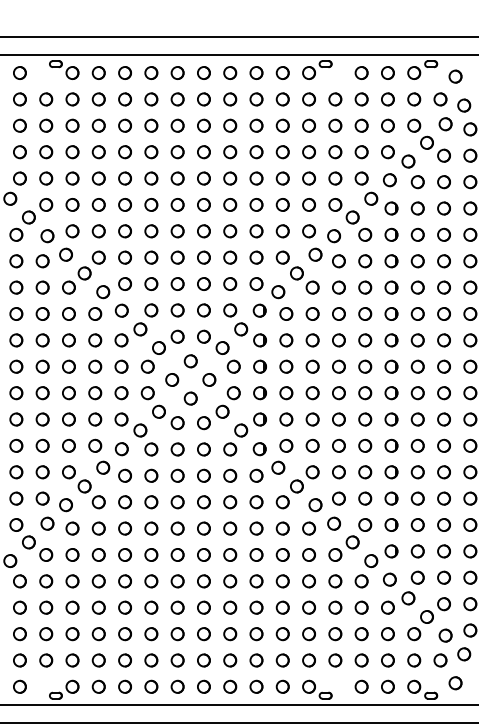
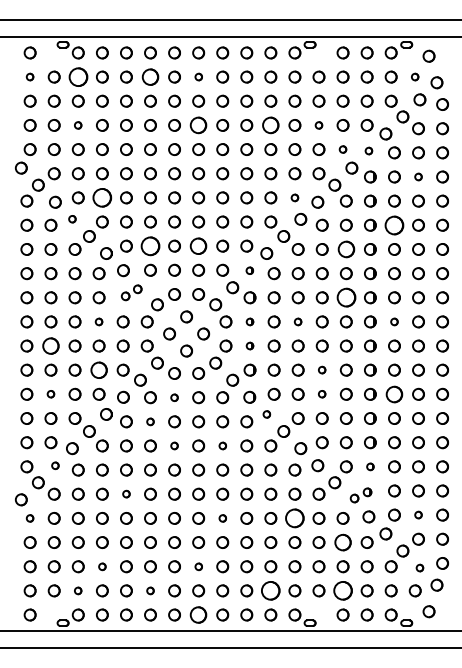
circle: (19, 98) -> (29, 76), size x0.6
circle: (71, 98) -> (77, 76), size x1.6
circle: (151, 98) -> (150, 76), size x1.4
circle: (203, 98) -> (198, 76), size x0.6
circle: (439, 98) -> (414, 76), size x0.6
circle: (71, 152) -> (77, 125), size x0.6
circle: (203, 152) -> (198, 125), size x1.4
circle: (282, 152) -> (270, 125), size x1.4
circle: (334, 152) -> (318, 125), size x0.6
circle: (361, 178) -> (342, 149), size x0.6
circle: (389, 179) -> (368, 150), size x0.6
circle: (444, 207) -> (418, 176), size x0.6
circle: (98, 230) -> (102, 197), size x1.6
circle: (308, 230) -> (294, 197), size x0.6
circle: (66, 253) -> (72, 218), size x0.6
circle: (417, 260) -> (394, 224), size x1.6
circle: (151, 283) -> (150, 245), size x1.6
circle: (203, 283) -> (198, 245), size x1.4
circle: (364, 287) -> (345, 249), size x1.4
circle: (259, 310) -> (249, 270), size x0.6
part: (130, 334) -> (131, 292), size x0.7
circle: (364, 340) -> (345, 297), size x1.6
circle: (94, 366) -> (98, 321), size x0.6
circle: (259, 366) -> (249, 321), size x0.6
circle: (311, 366) -> (297, 321), size x0.6
circle: (417, 366) -> (394, 321), size x0.6
circle: (42, 392) -> (50, 345), size x1.4
circle: (259, 392) -> (249, 345), size x0.6
circle: (94, 418) -> (98, 369), size x1.4
circle: (338, 418) -> (321, 369), size x0.6
circle: (42, 444) -> (50, 393), size x0.6
circle: (338, 444) -> (321, 393), size x0.6
circle: (417, 444) -> (394, 393), size x1.4
circle: (177, 449) -> (174, 397), size x0.6
circle: (278, 467) -> (266, 414), size x0.6
circle: (151, 475) -> (150, 421), size x0.6
circle: (177, 501) -> (174, 445), size x0.6
circle: (229, 501) -> (222, 445), size x0.6
circle: (47, 523) -> (55, 465), size x0.6
circle: (391, 524) -> (370, 466), size x0.6
circle: (125, 554) -> (126, 493), size x0.6
part: (380, 556) -> (360, 495), size x0.7
circle: (444, 577) -> (418, 514), size x0.6
circle: (19, 581) -> (29, 518), size x0.6
circle: (229, 581) -> (222, 518), size x0.6
circle: (308, 581) -> (294, 518), size x1.6
circle: (361, 607) -> (342, 542), size x1.4
circle: (98, 633) -> (102, 566), size x0.6
circle: (203, 633) -> (198, 566), size x0.6
circle: (445, 634) -> (419, 567), size x0.6
circle: (71, 660) -> (77, 590), size x0.6
circle: (151, 660) -> (150, 590), size x0.6
circle: (282, 660) -> (270, 590), size x1.6
circle: (361, 660) -> (342, 590), size x1.6
circle: (203, 686) -> (198, 614), size x1.4

